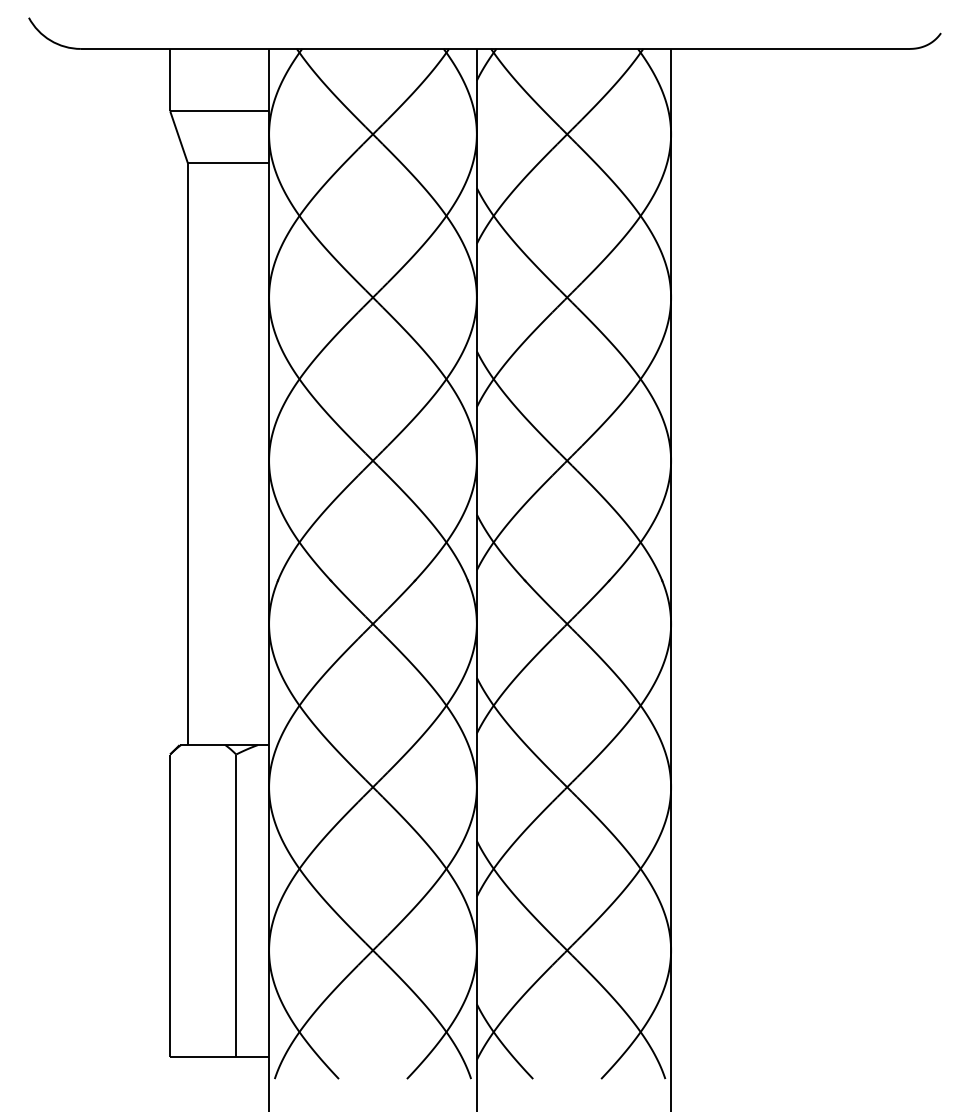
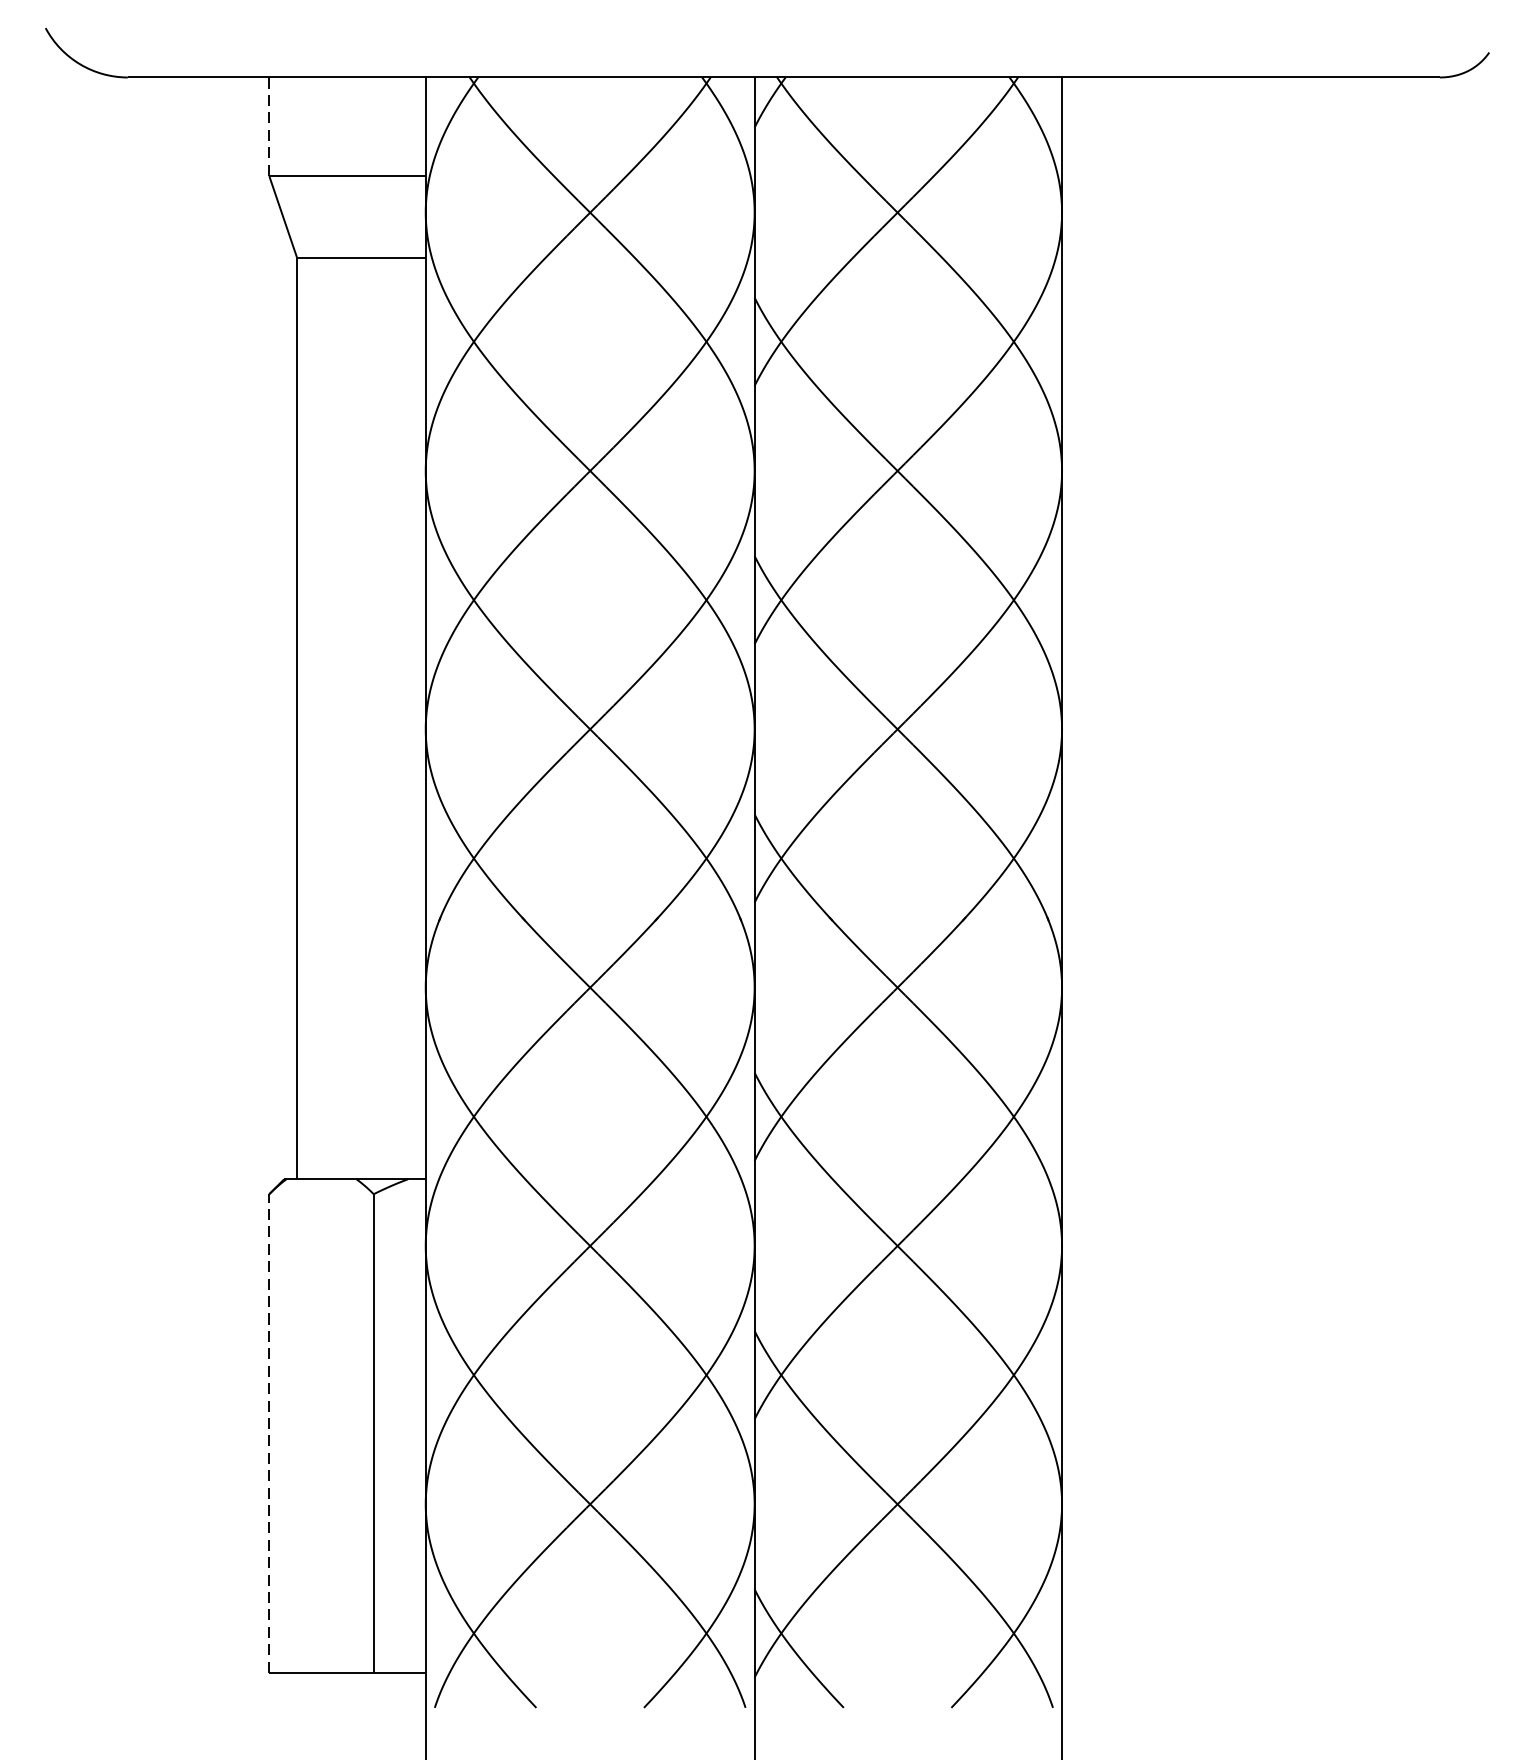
line: (170, 80) -> (269, 127), solid -> dashed
line: (170, 905) -> (269, 1433), solid -> dashed

